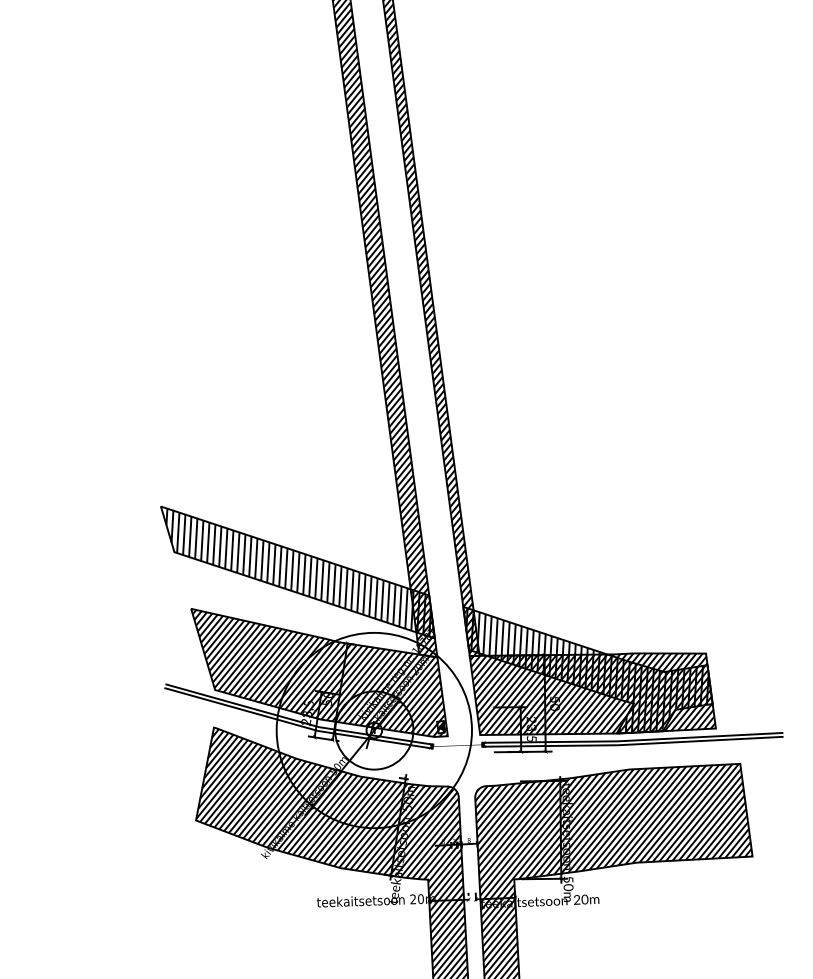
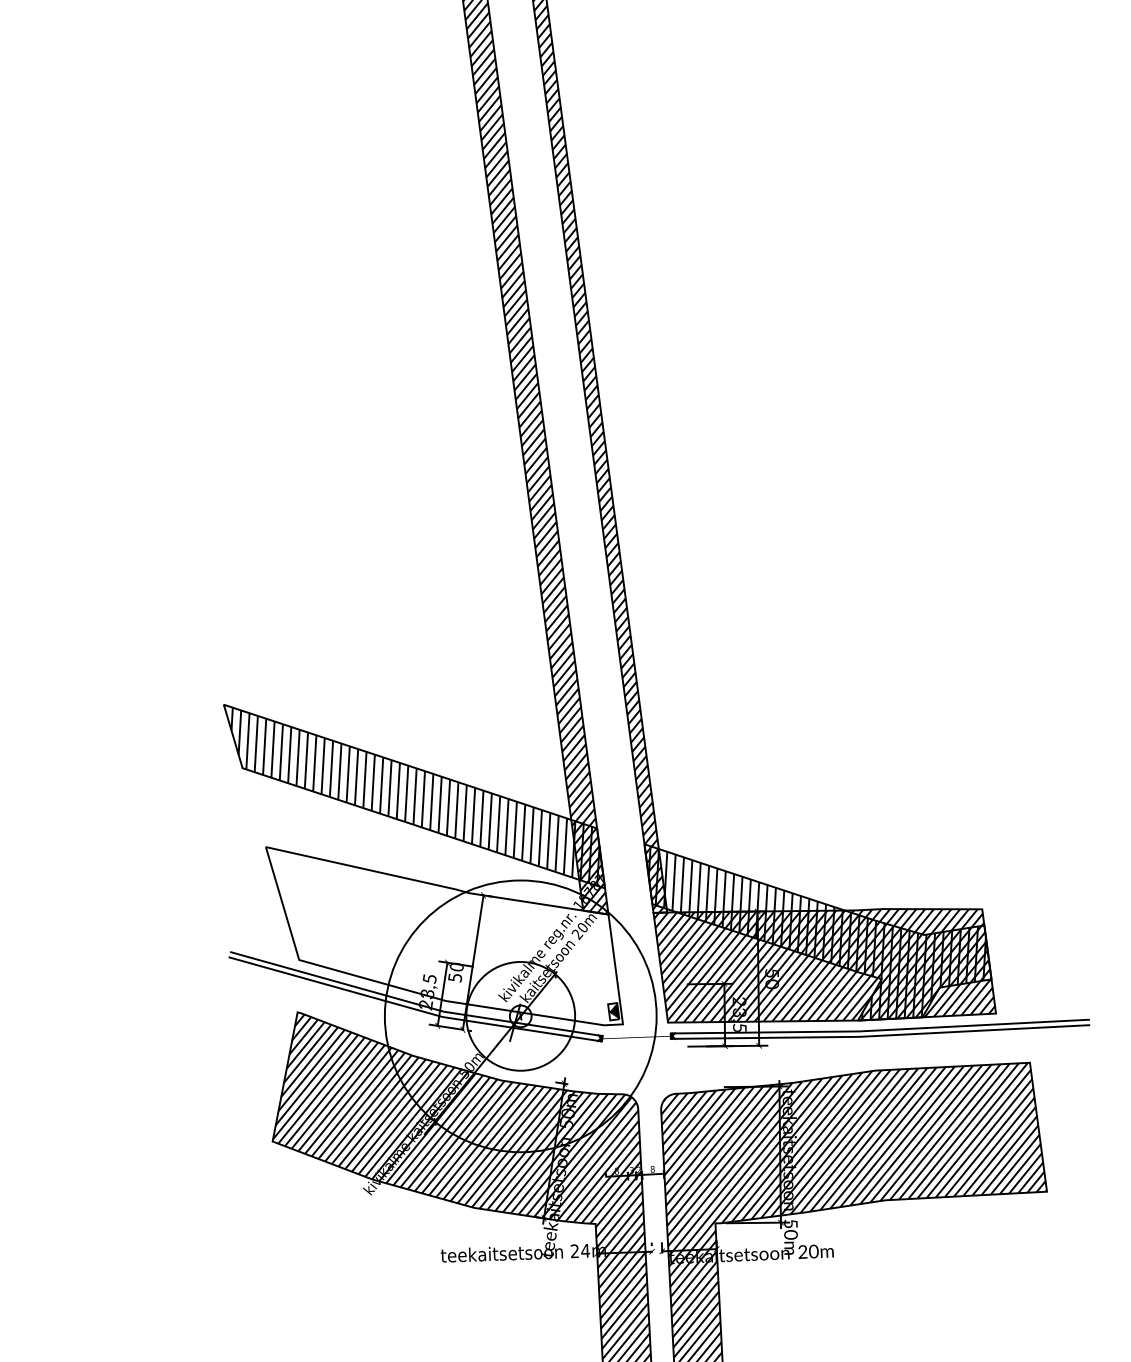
hatch: (319, 673) -> (444, 937), removed
text: (420, 899) -> (584, 1251), 20m -> 24m

